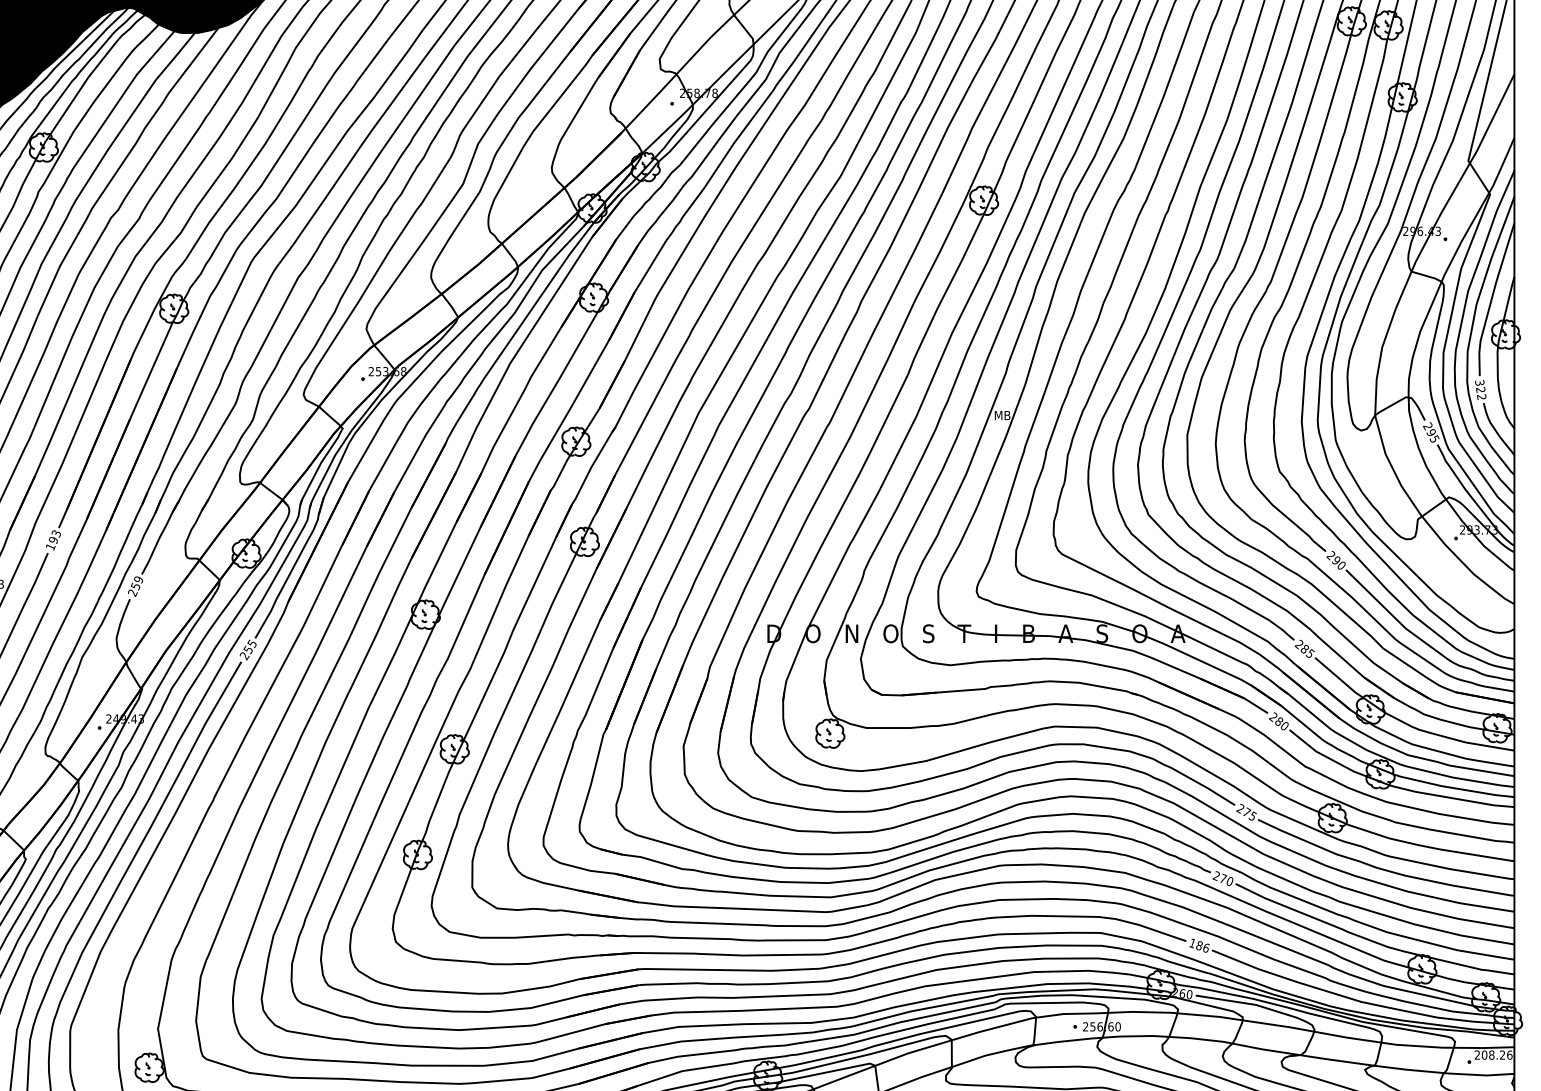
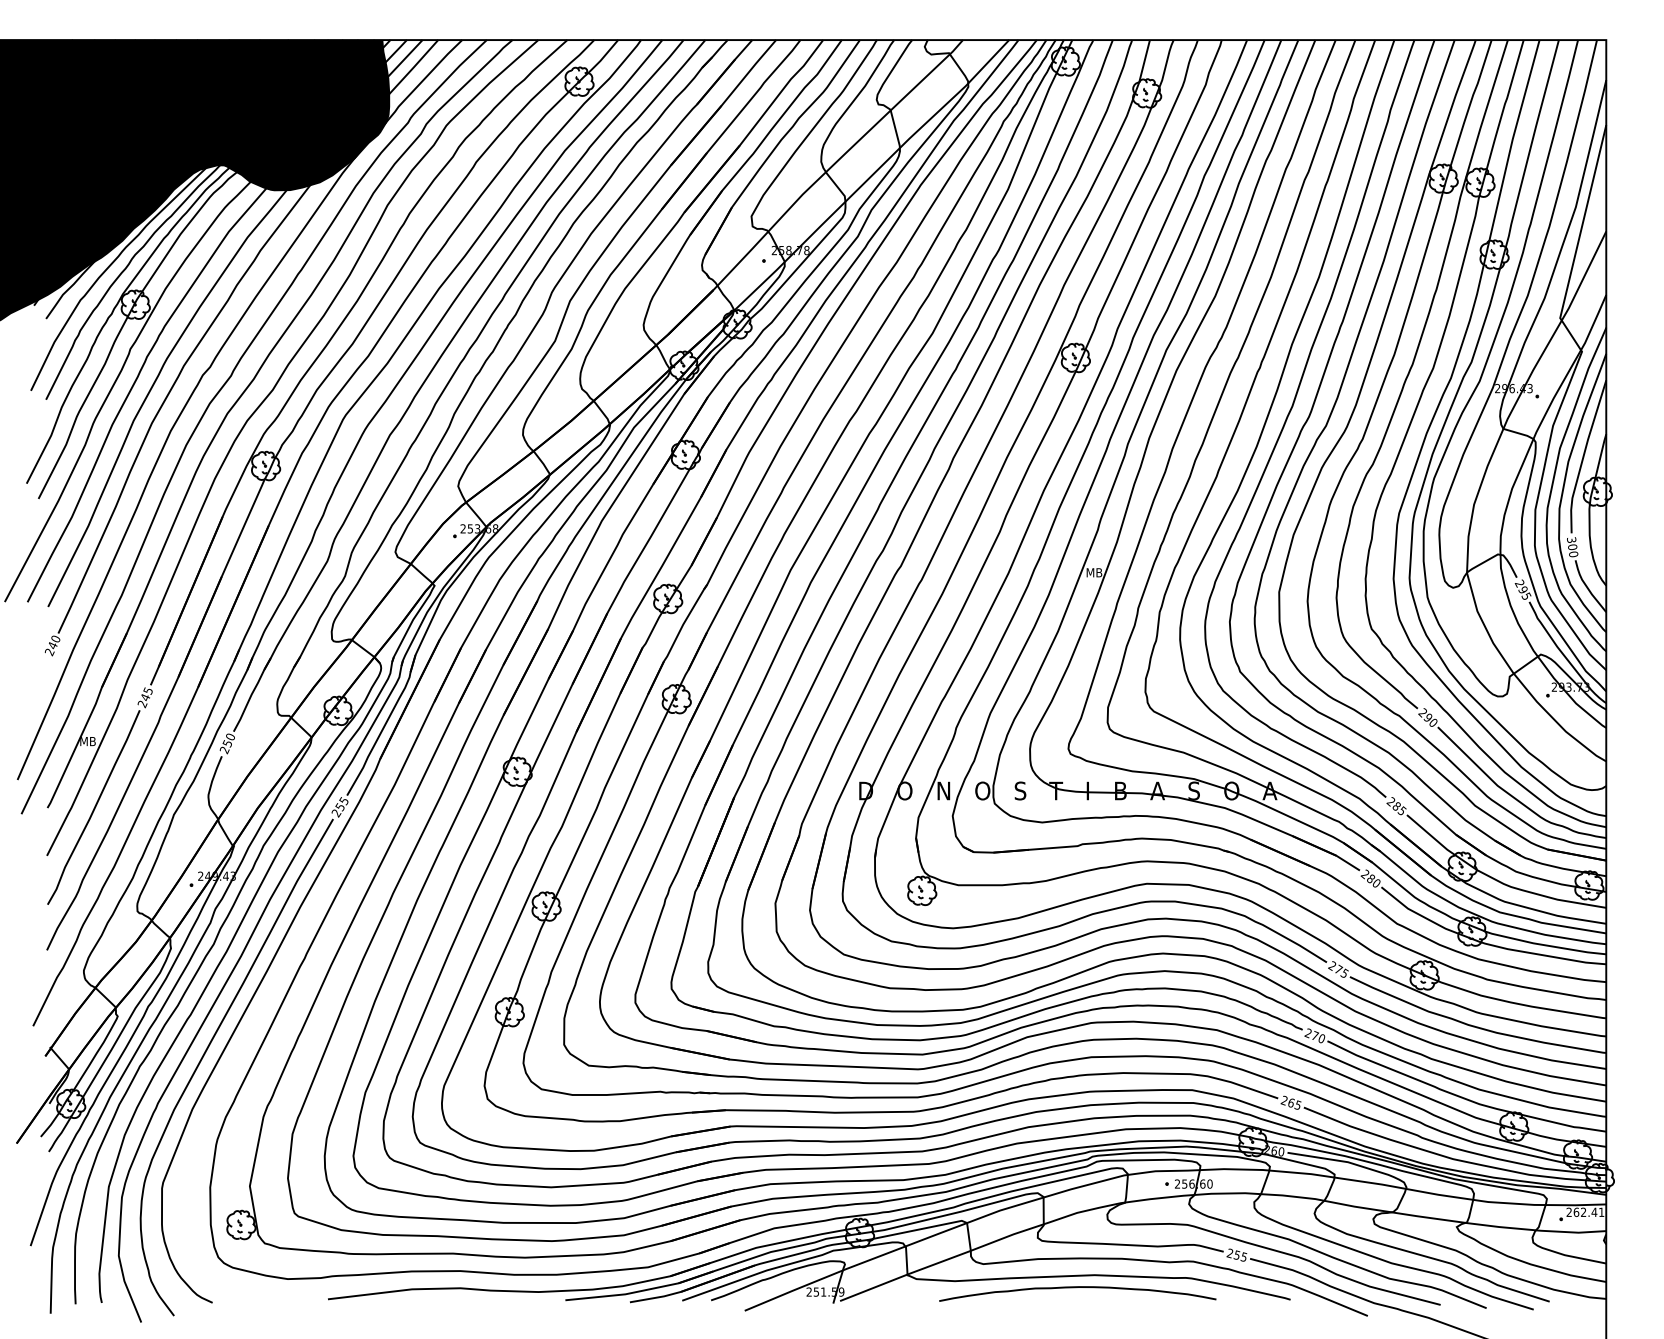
text: (1480, 393) -> (1572, 550), 322 -> 300
text: (52, 540) -> (144, 697), 193 -> 245
text: (138, 580) -> (230, 737), 259 -> 250
text: (1198, 945) -> (1290, 1102), 186 -> 265
text: (1496, 1054) -> (1588, 1211), 208.26 -> 262.41

